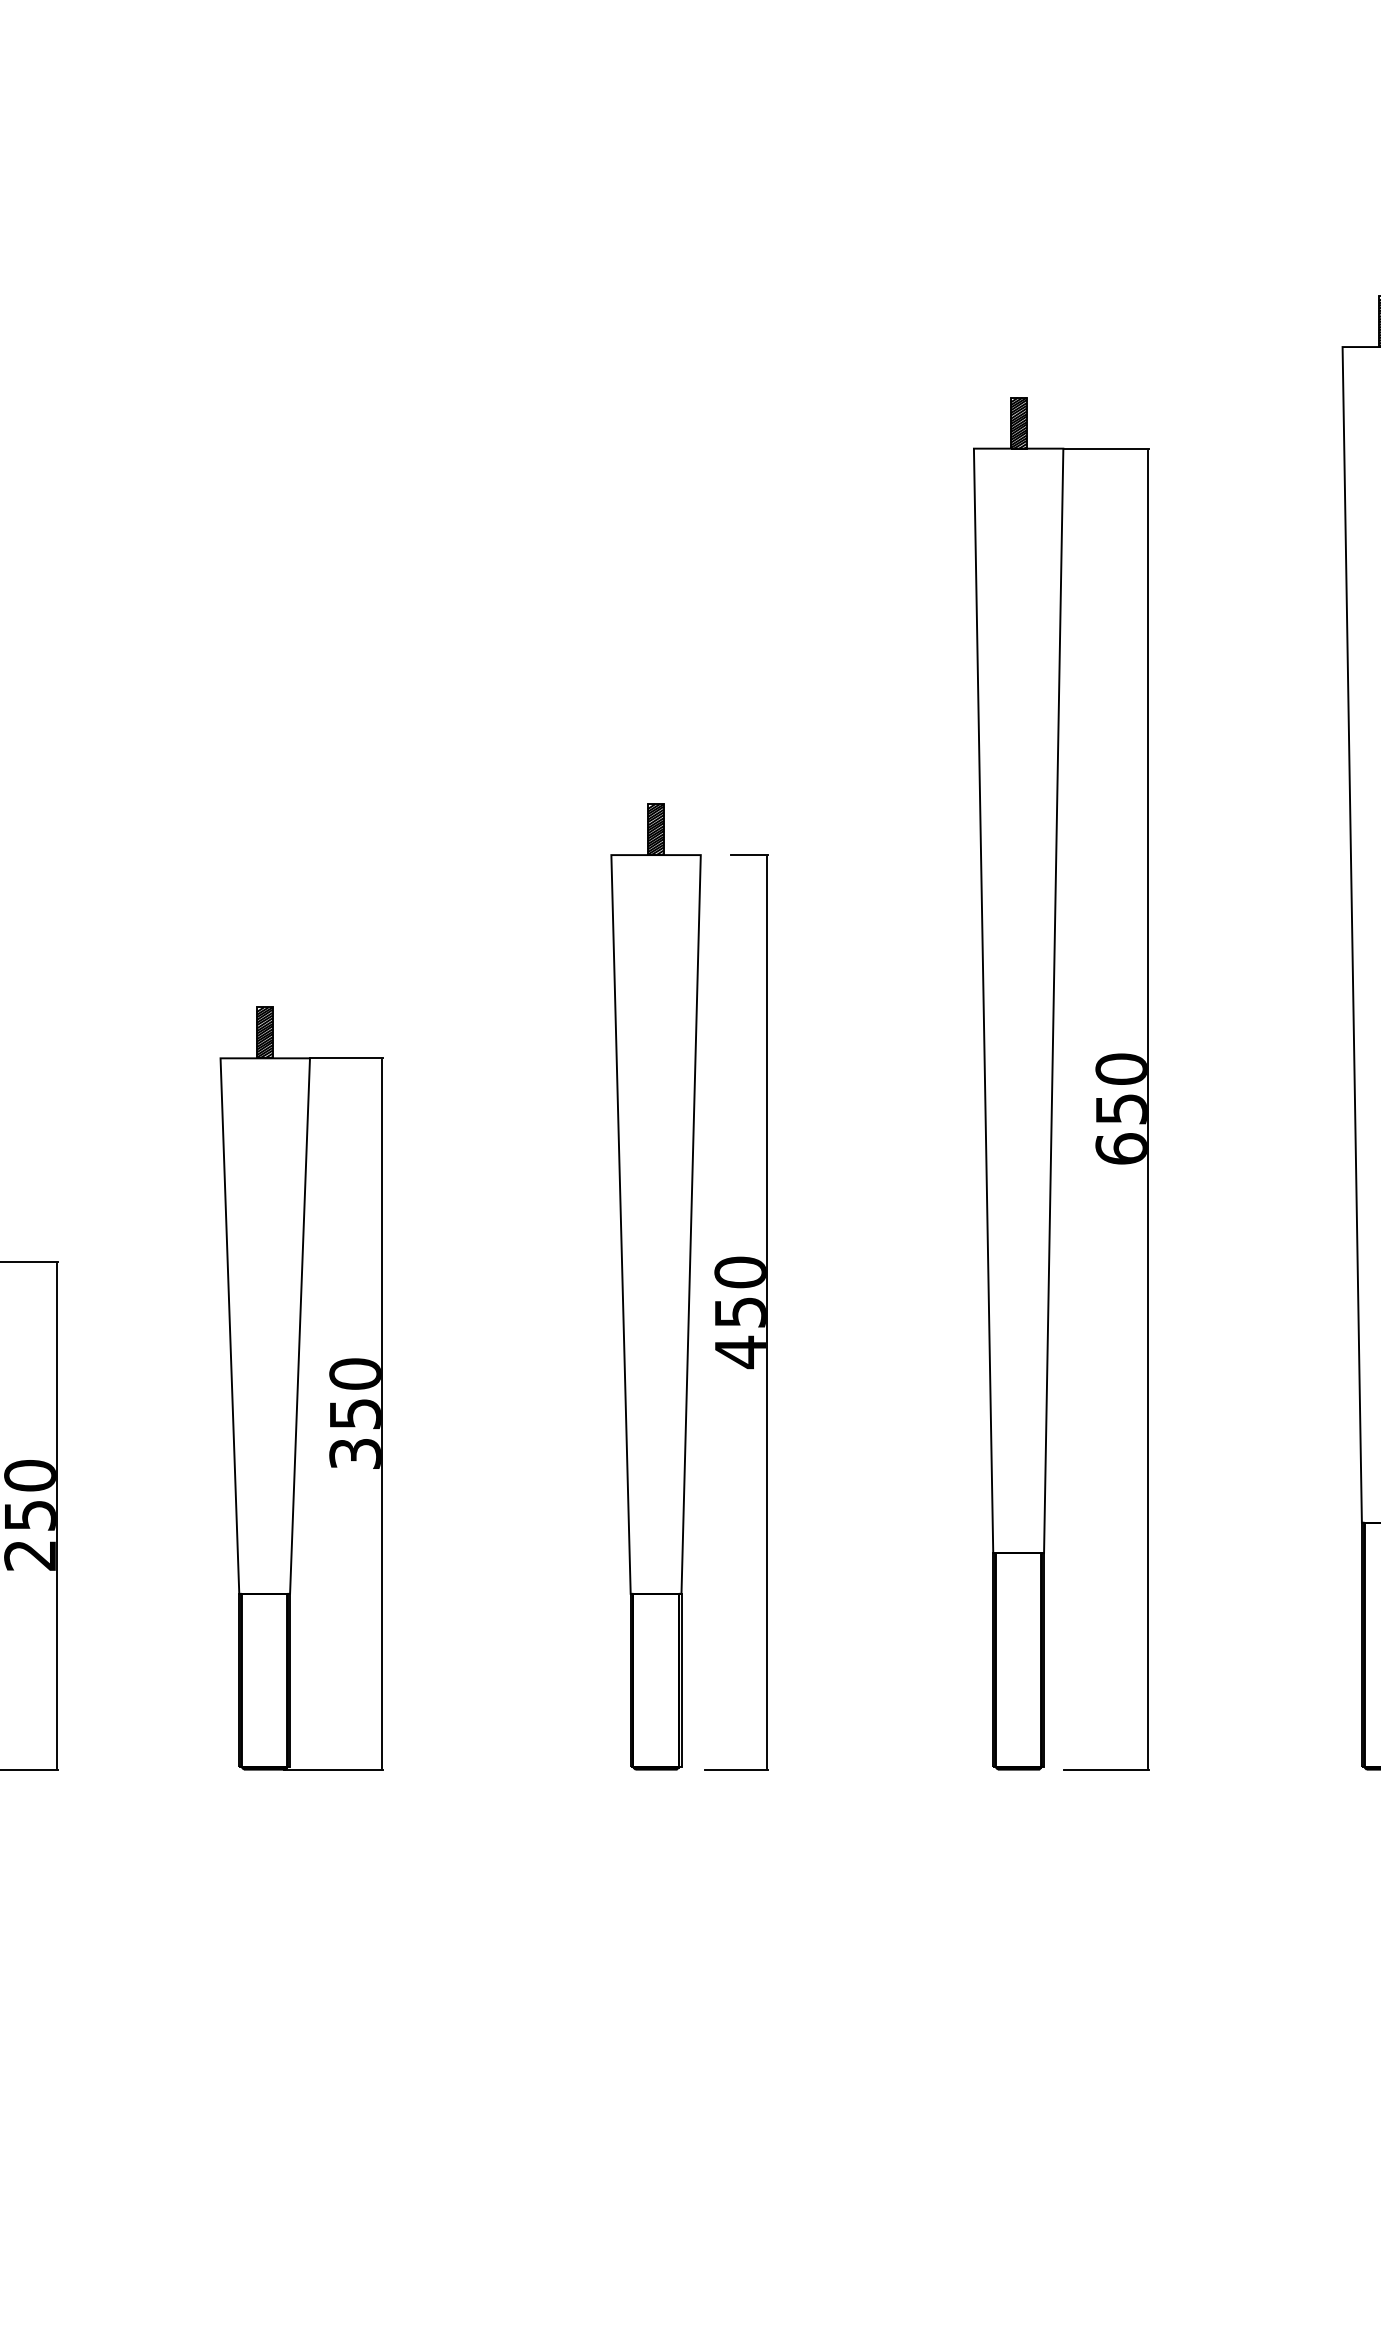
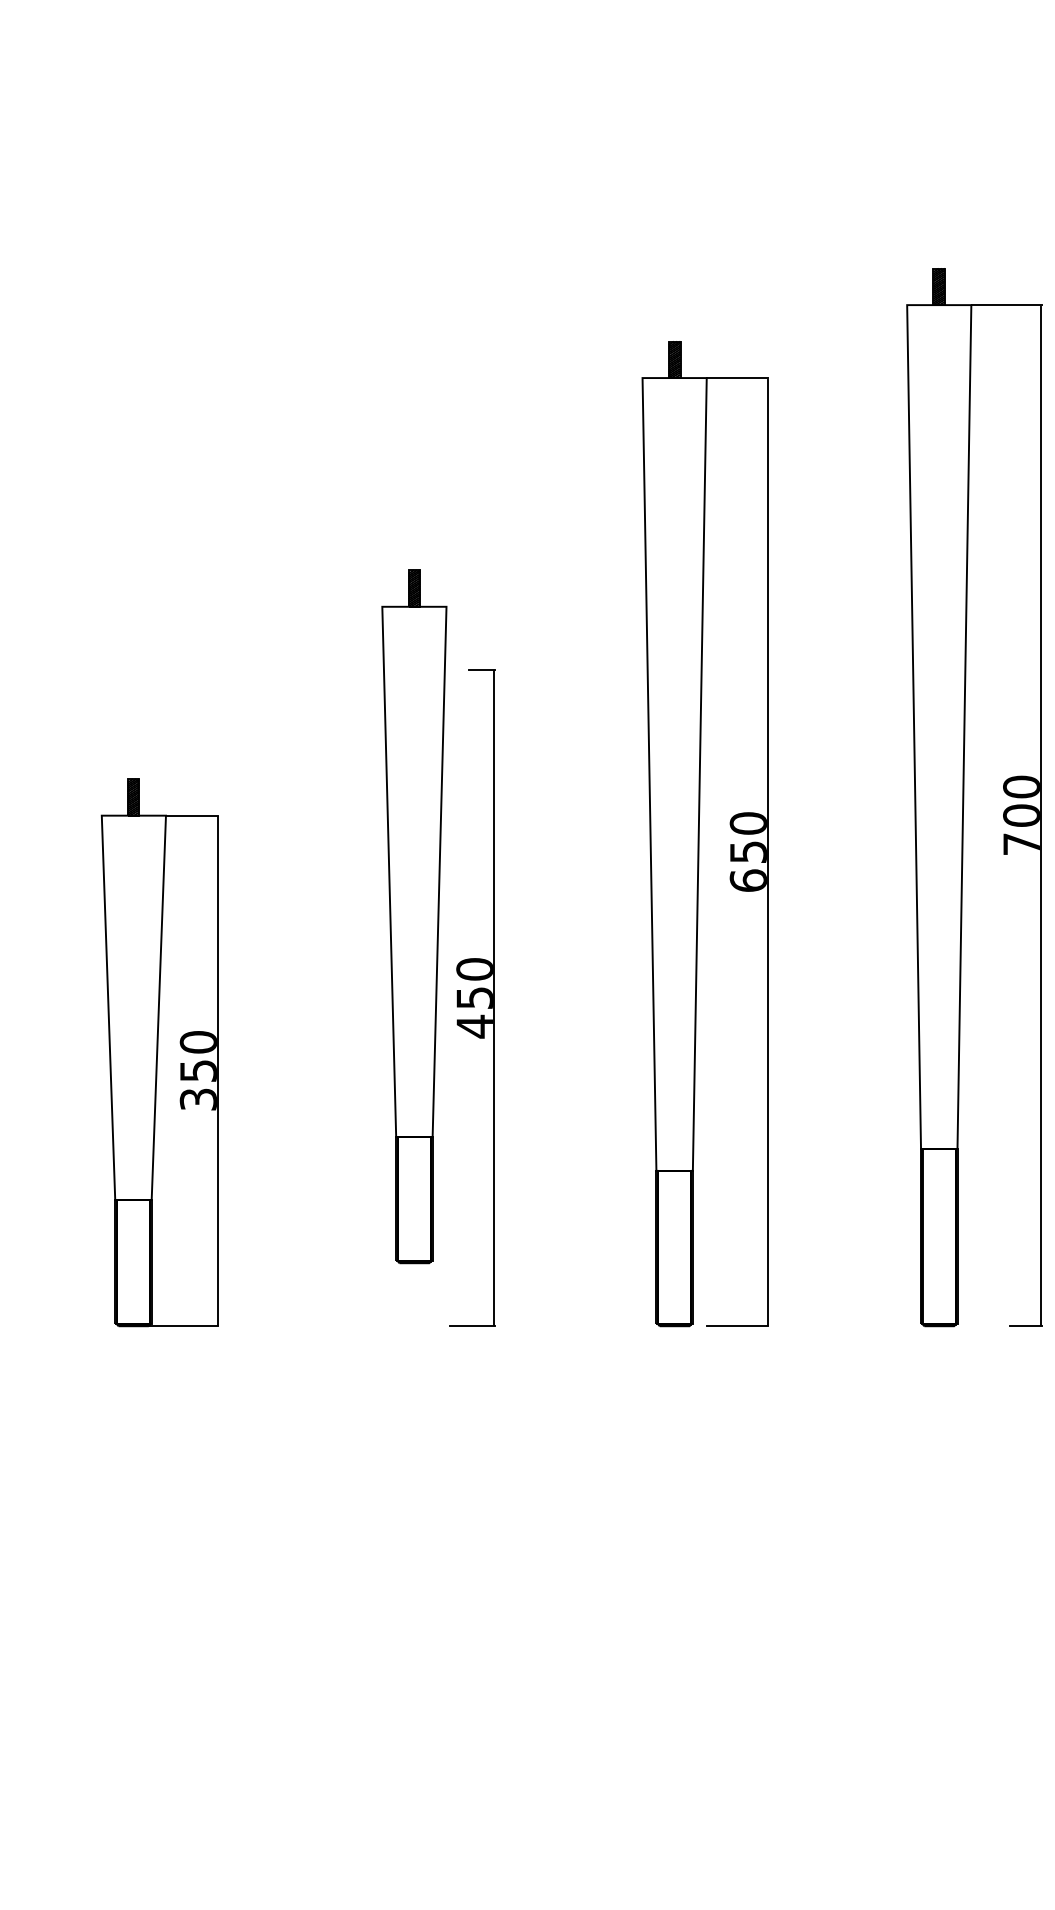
part: (656, 1286) -> (414, 916), moved

